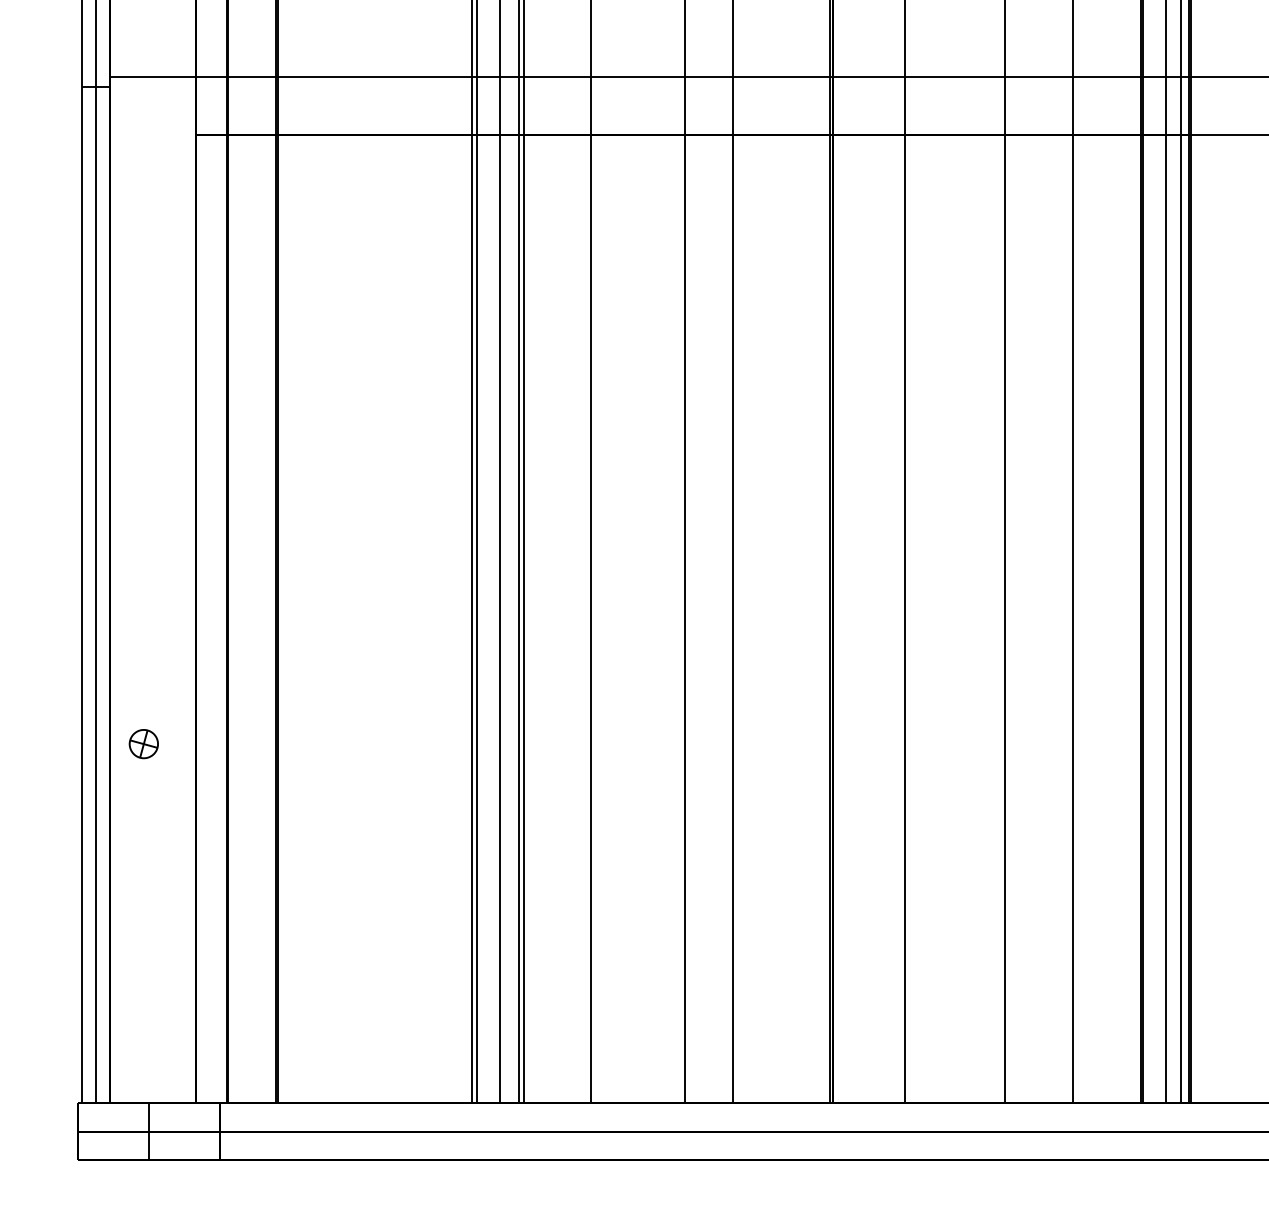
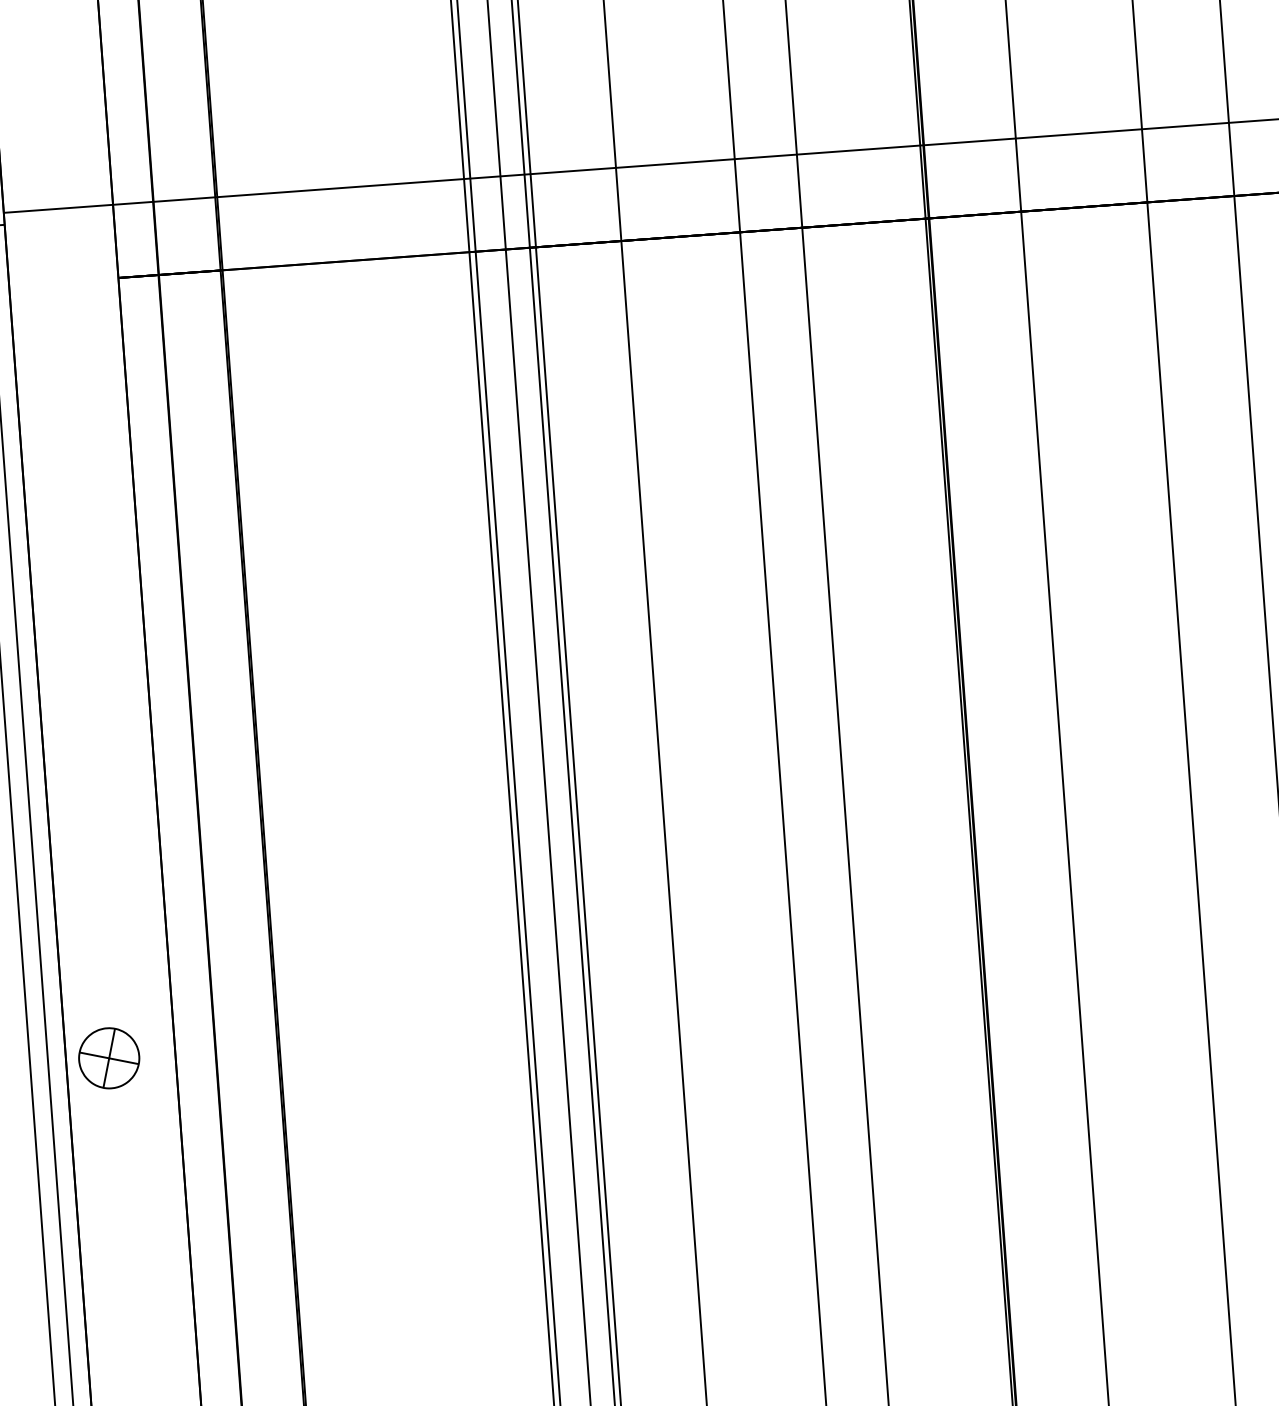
part: (143, 743) -> (108, 1057), size x1.67

